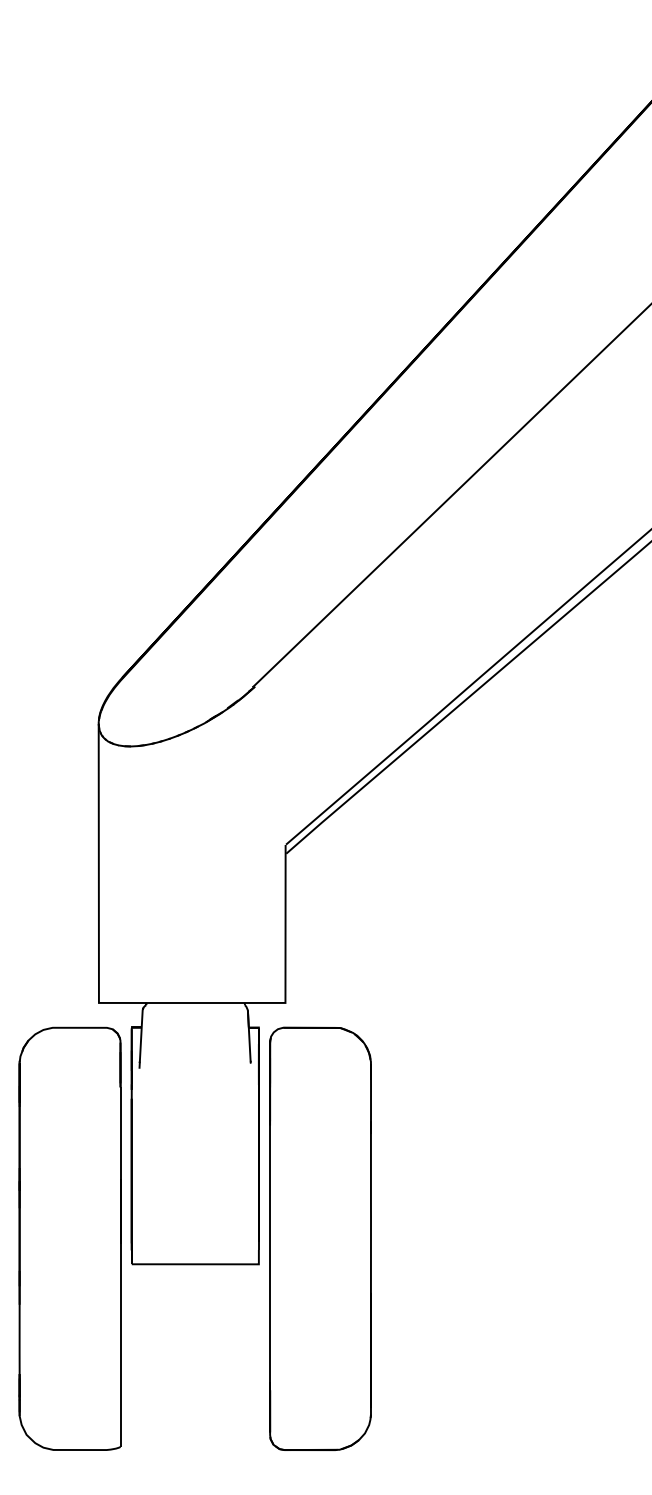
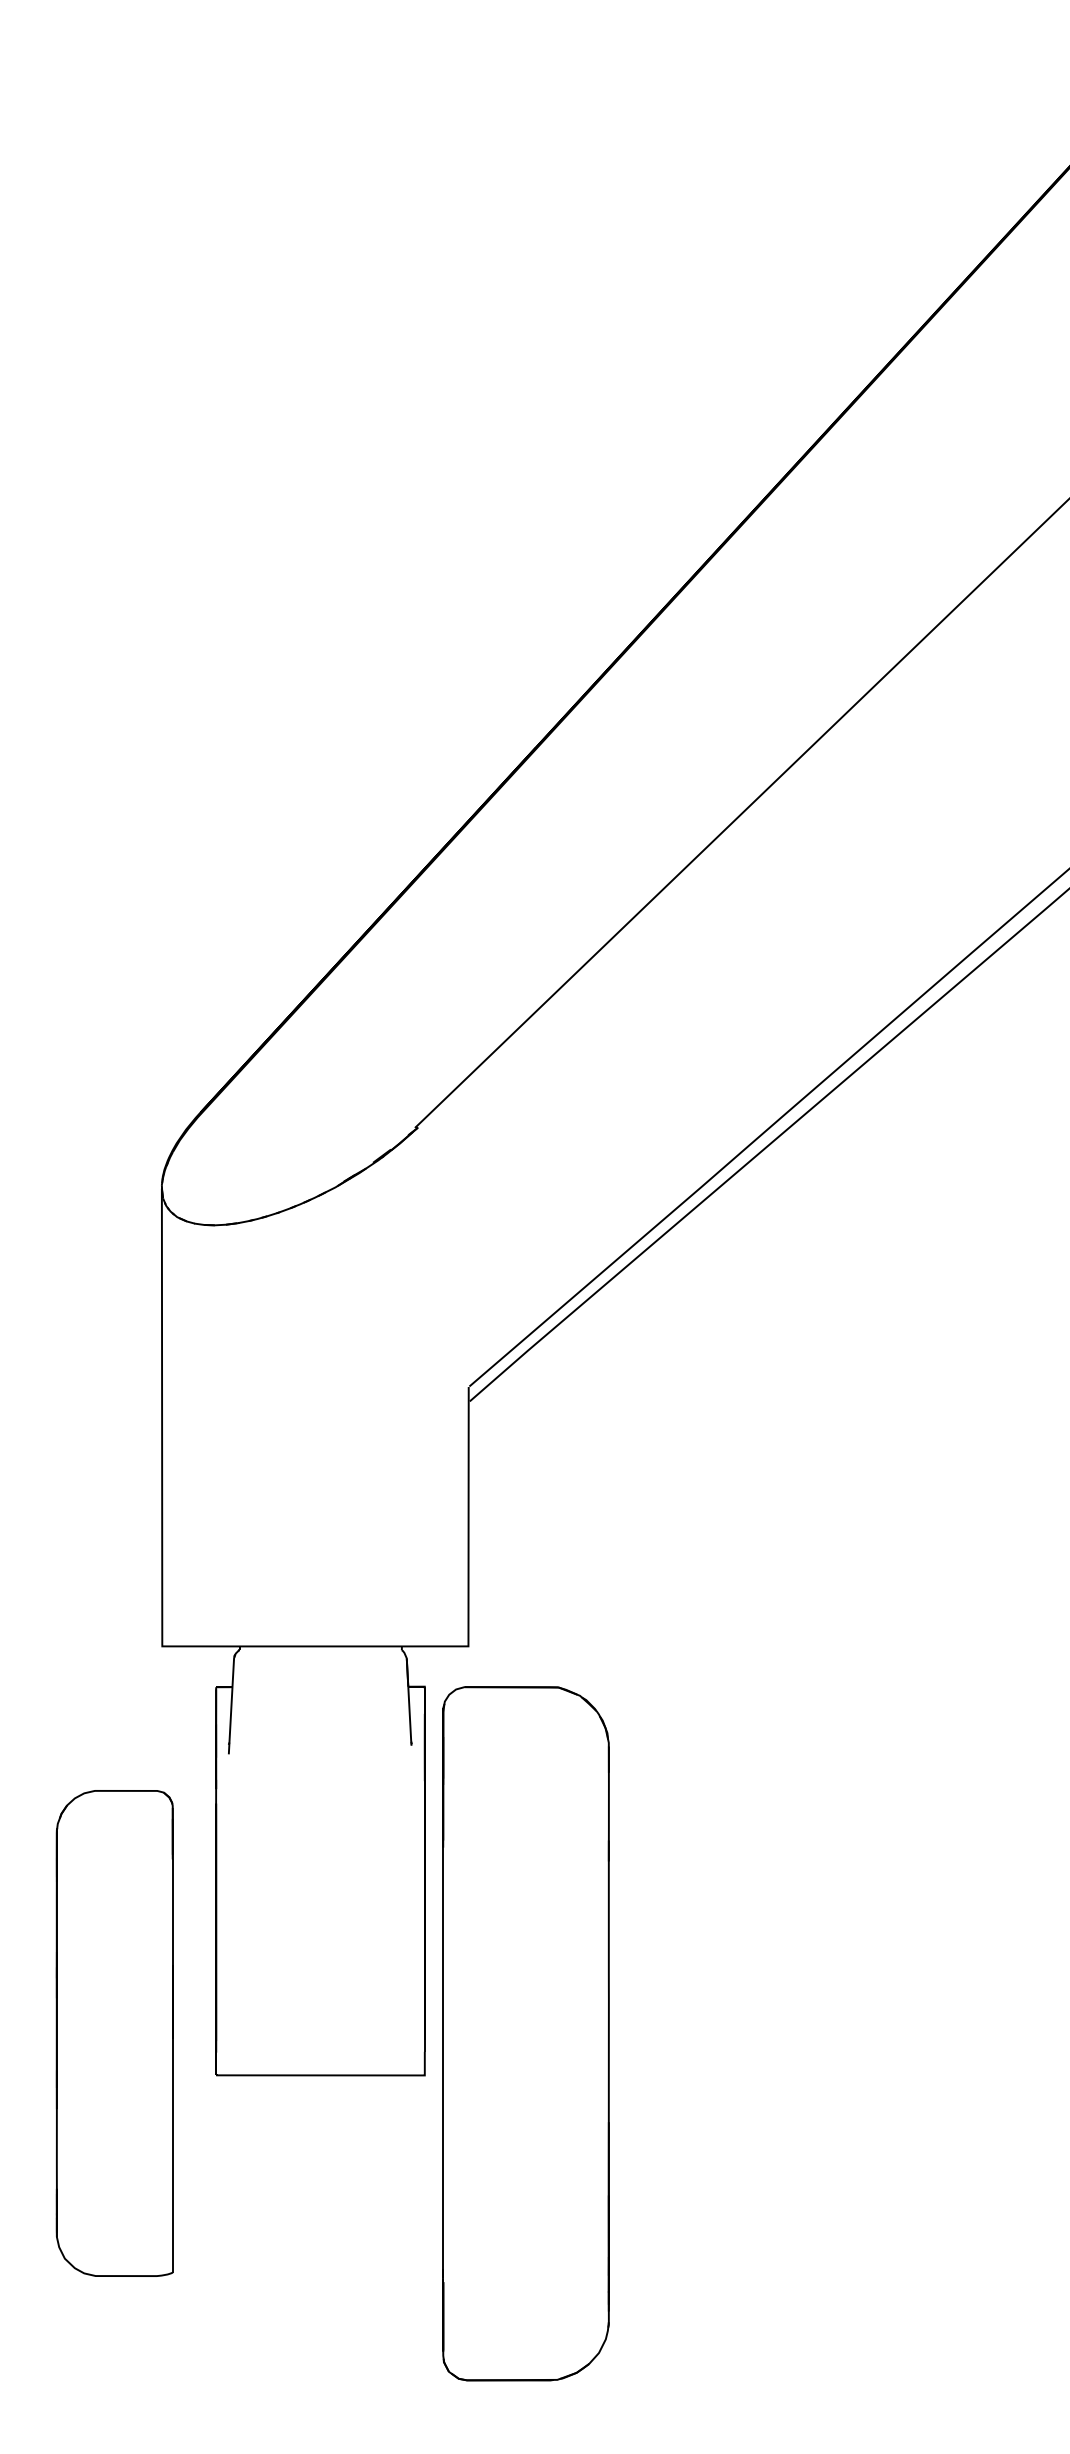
part: (69, 1238) -> (113, 2033), size x0.7

